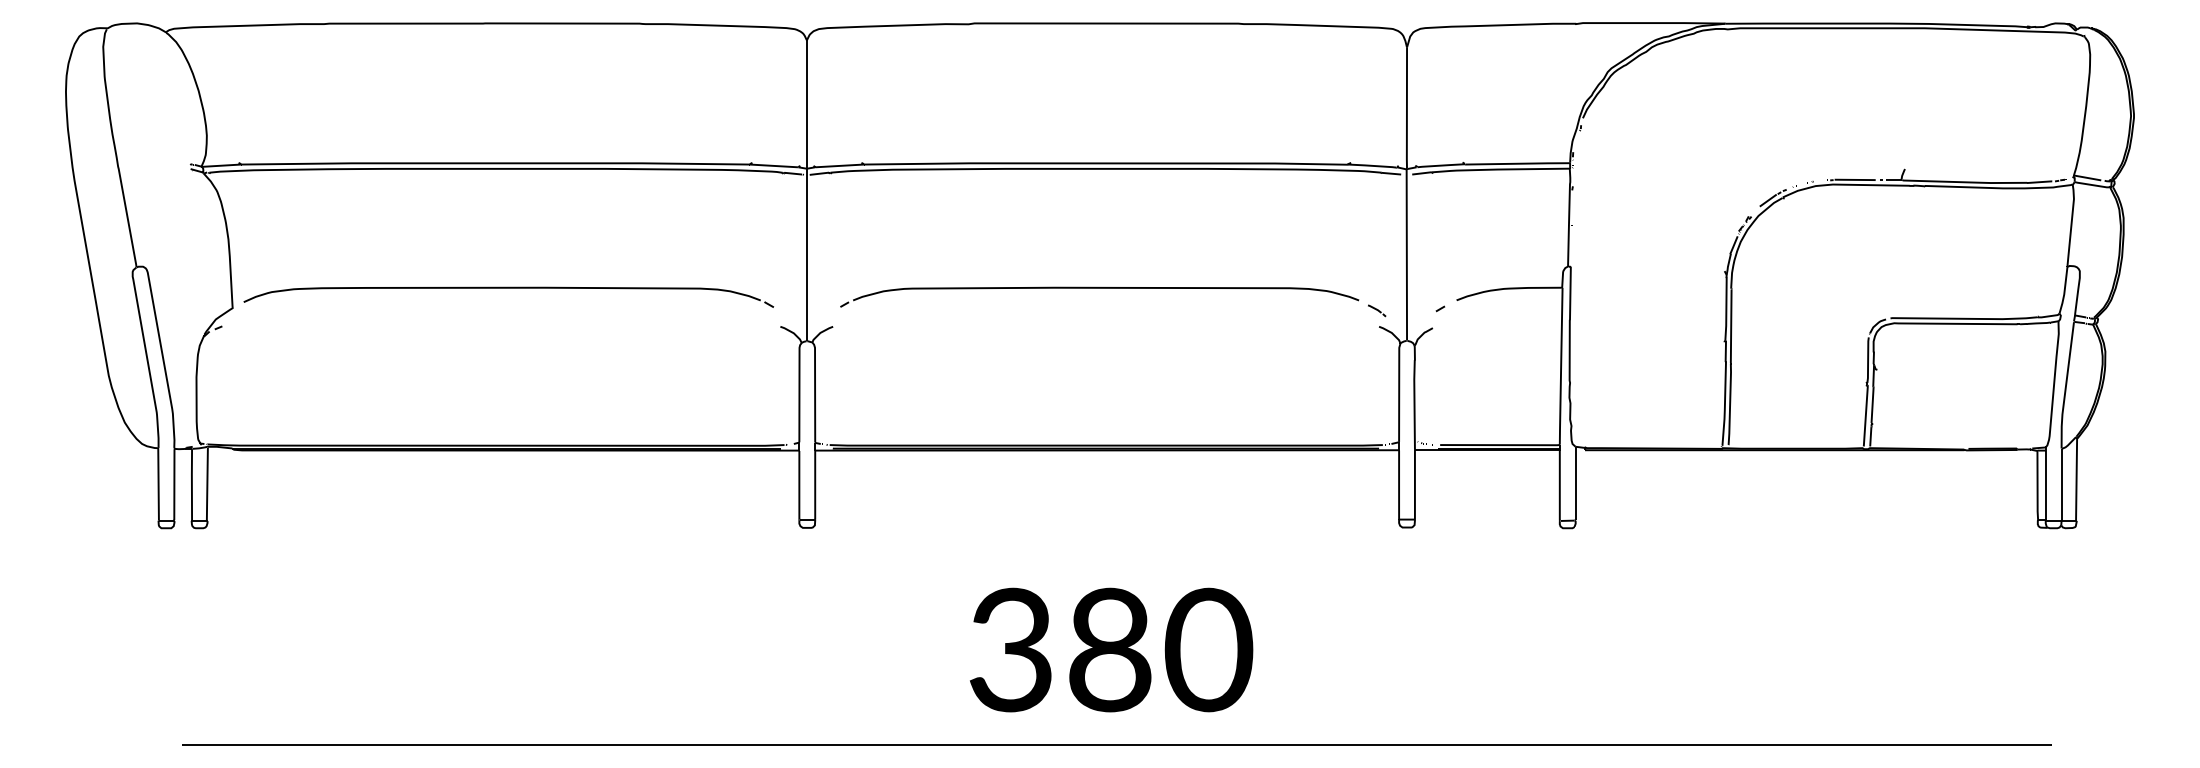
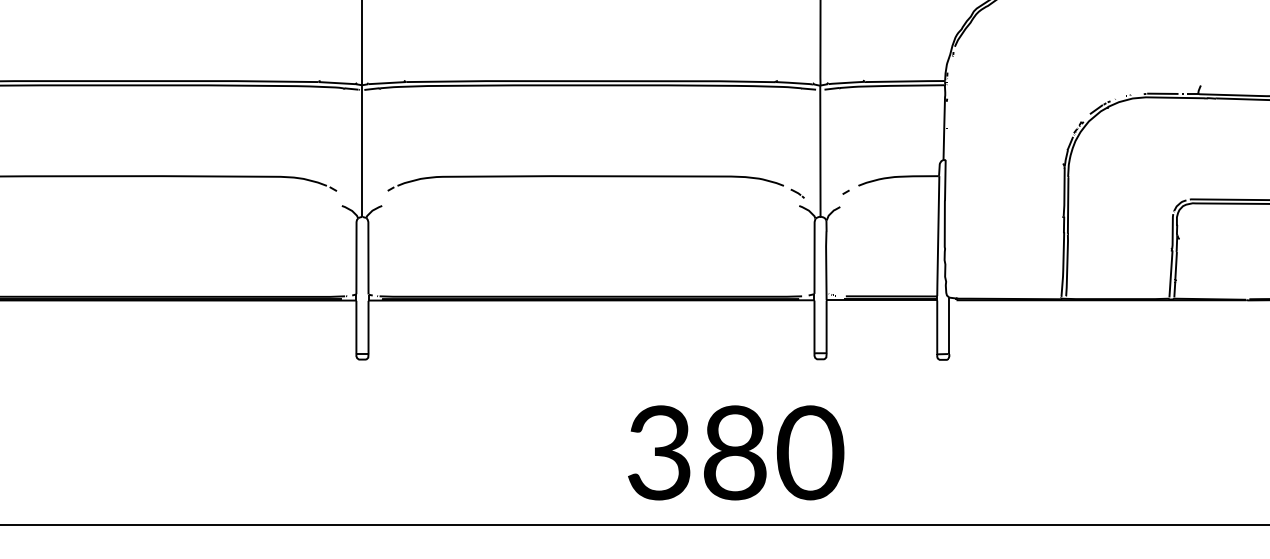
text: (1111, 649) -> (736, 452), moved

